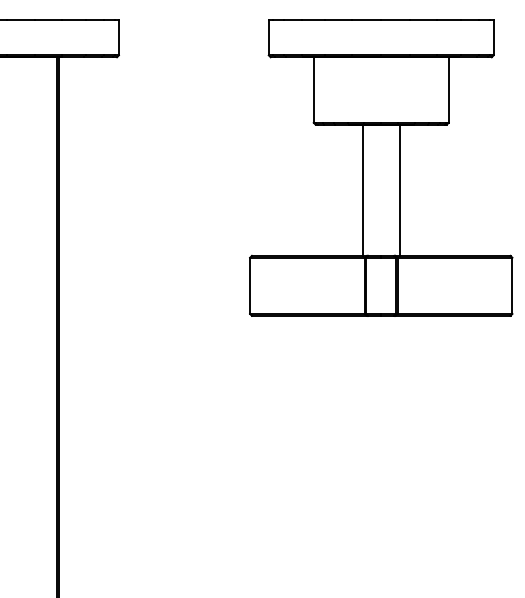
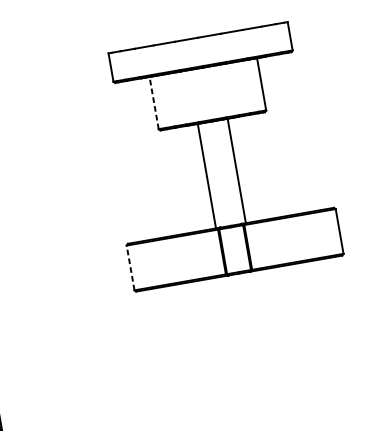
line: (313, 90) -> (153, 103), solid -> dashed
line: (250, 285) -> (130, 267), solid -> dashed

